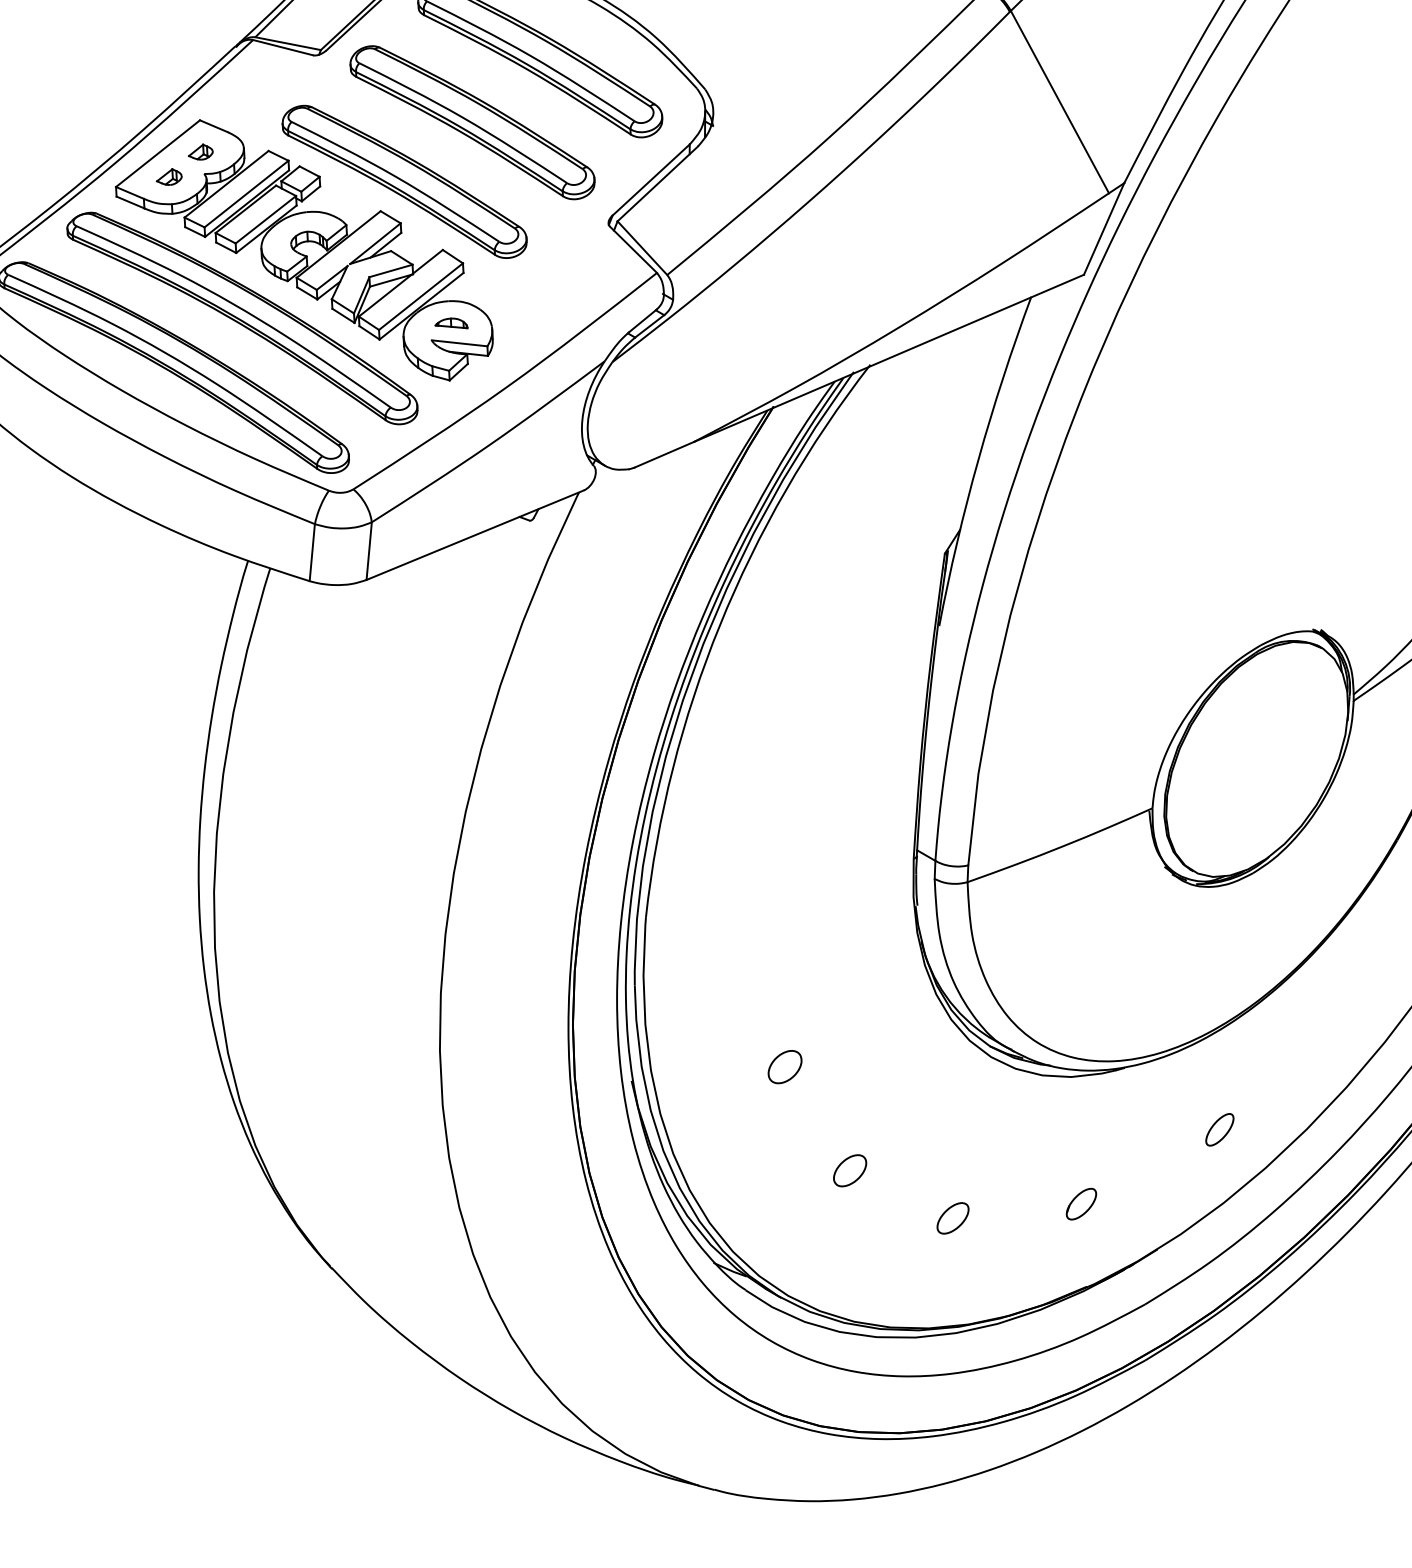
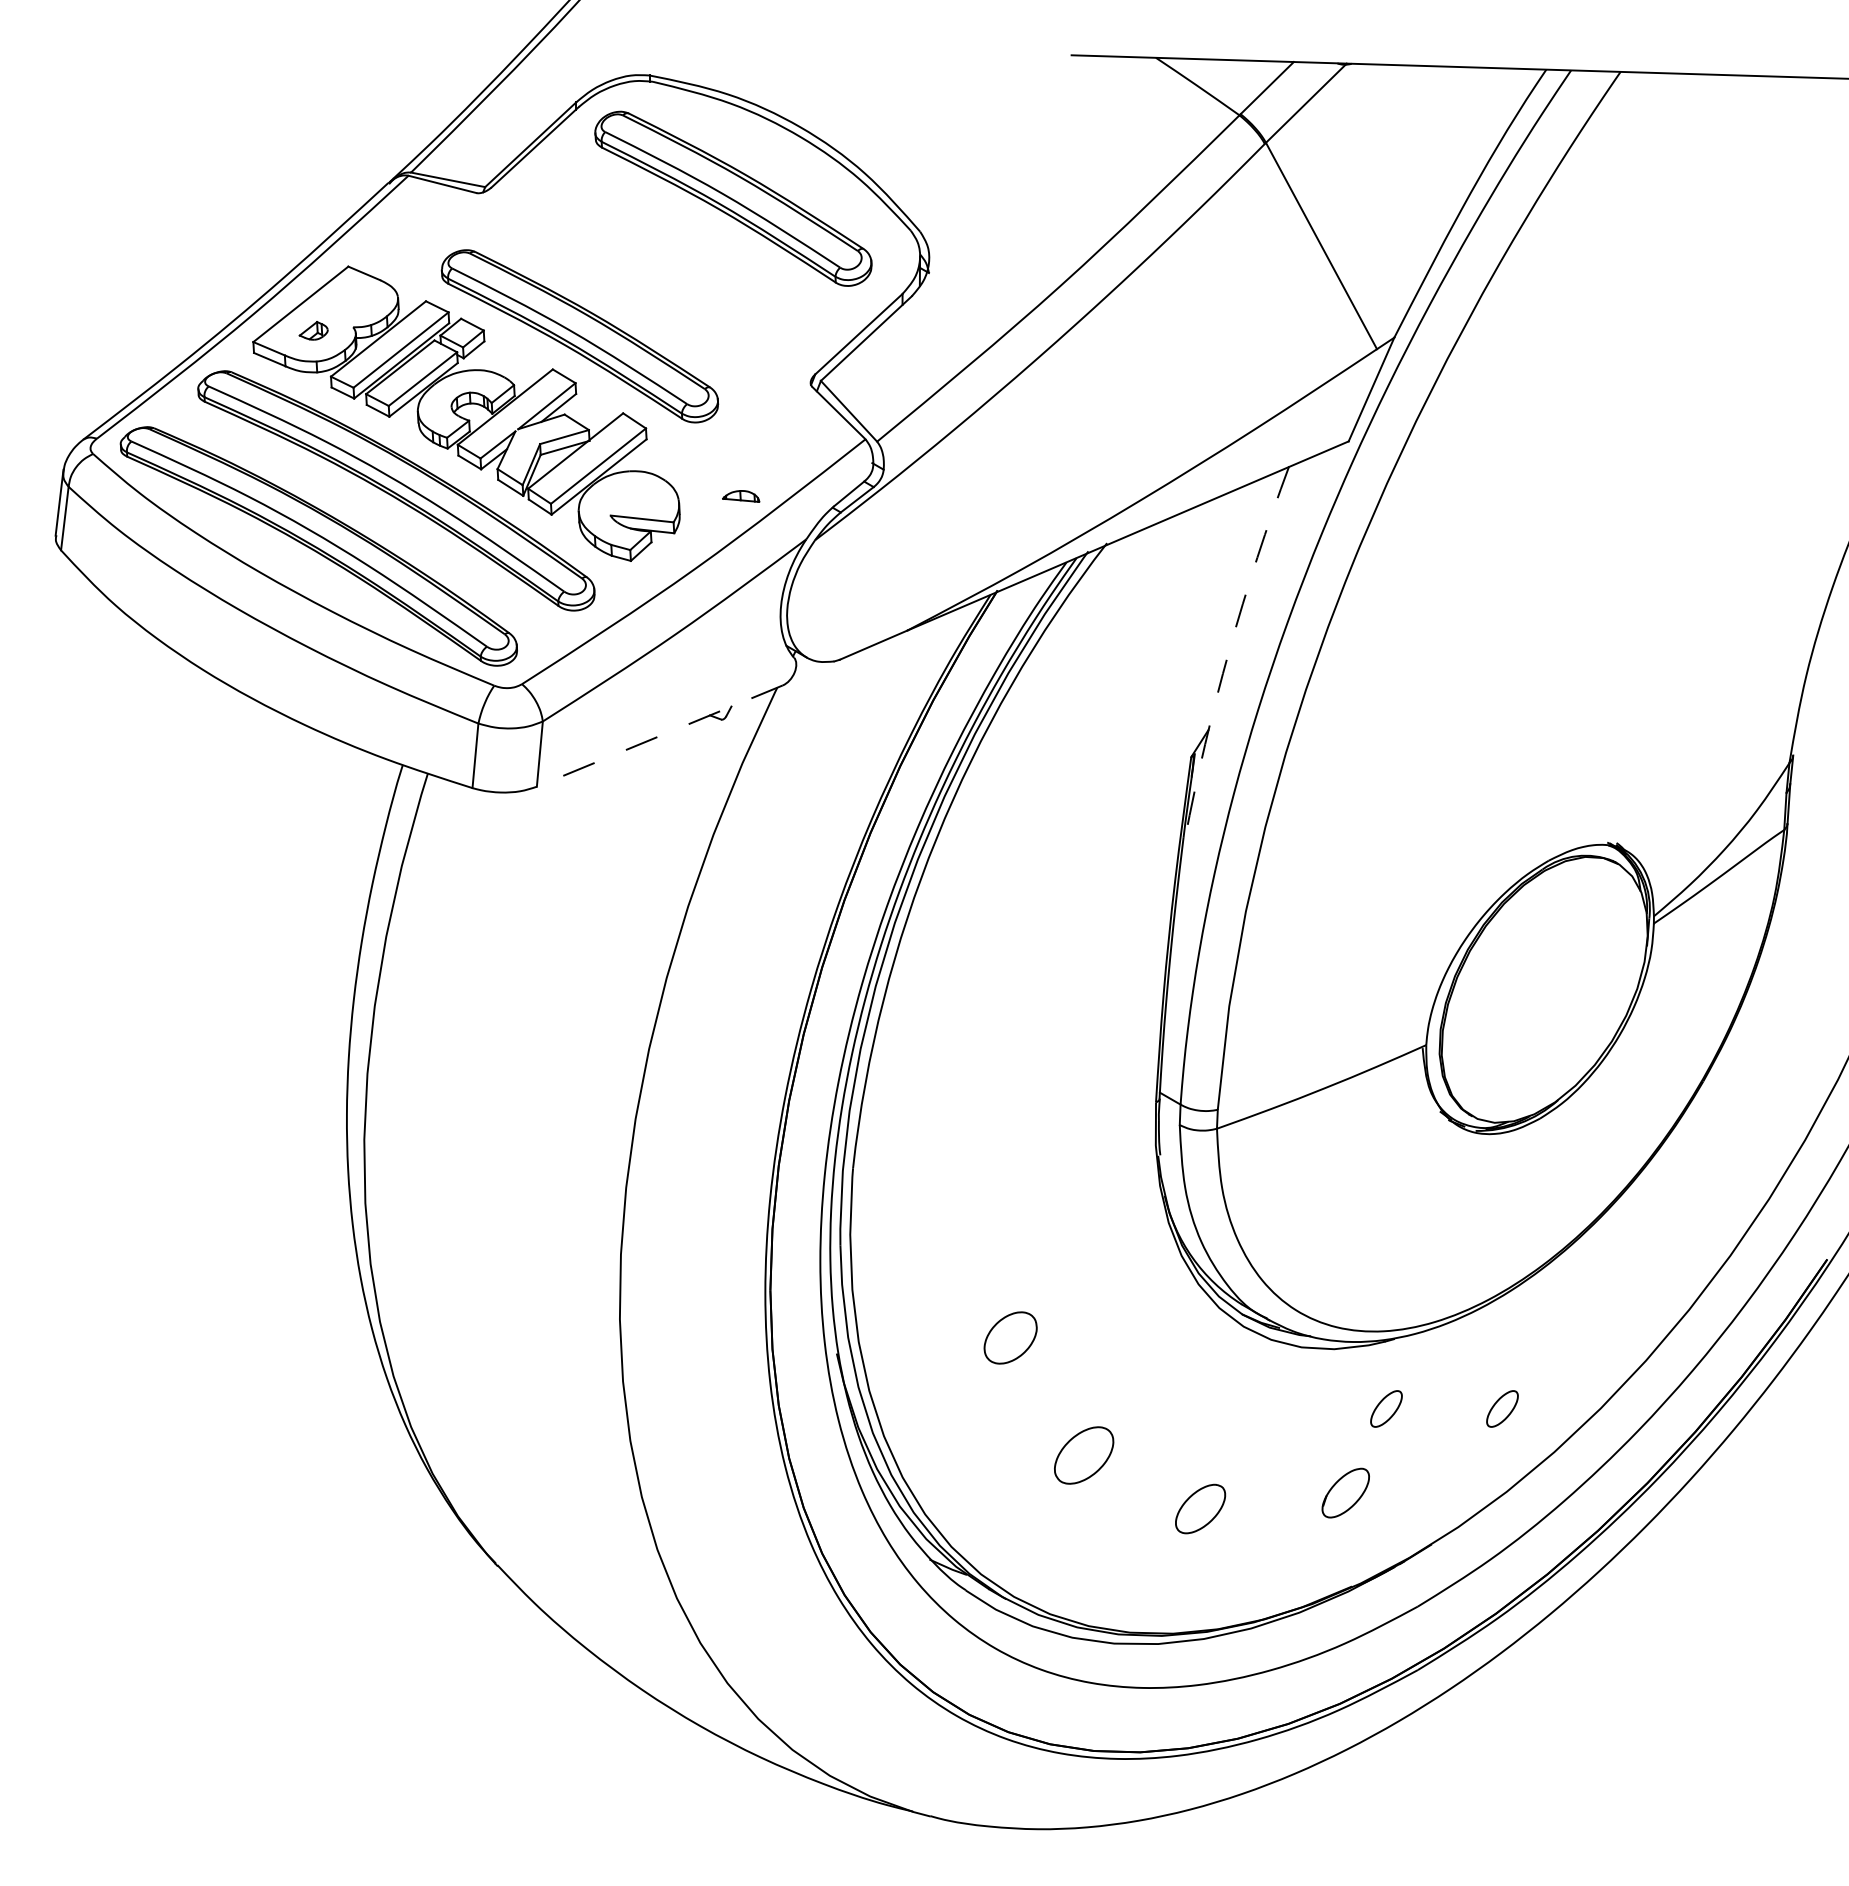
part: (472, 121) -> (656, 268), removed
part: (200, 152) -> (348, 302), removed
part: (451, 323) -> (741, 496), moved
arc: (978, 459) -> (1229, 650), solid -> dashed
line: (474, 535) -> (659, 736), solid -> dashed
part: (784, 1066) -> (1009, 1337), size x1.4
part: (1117, 1129) -> (1386, 1408), added
part: (849, 1170) -> (1083, 1454), size x1.6
part: (1081, 1203) -> (1345, 1492), size x1.4
part: (953, 1218) -> (1200, 1509), size x1.4

